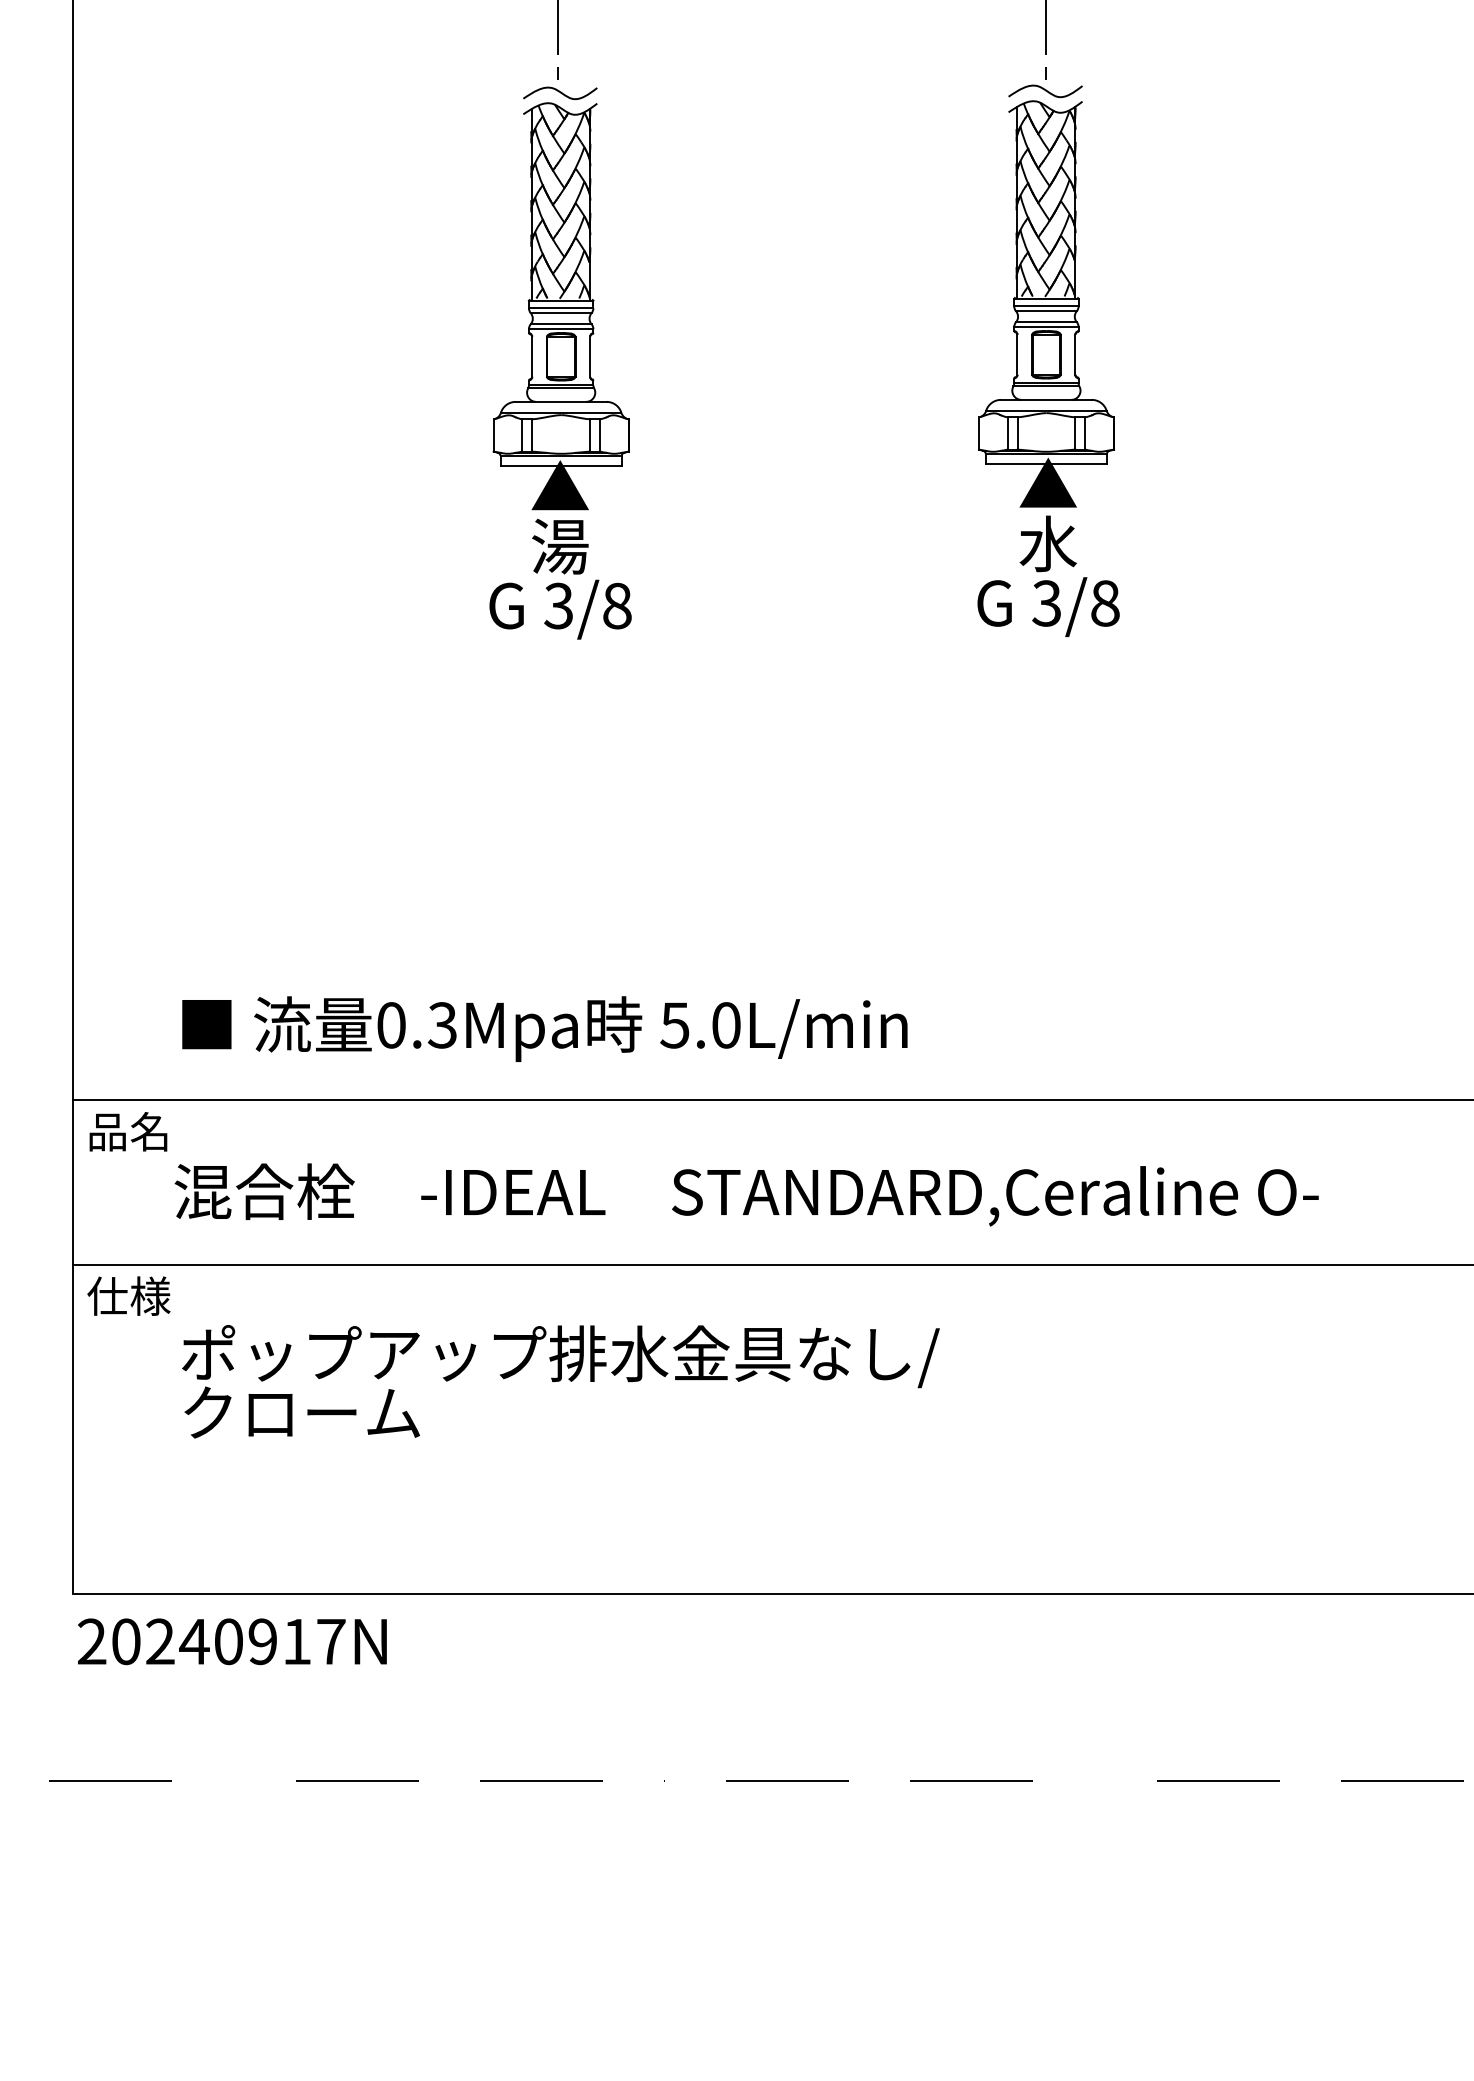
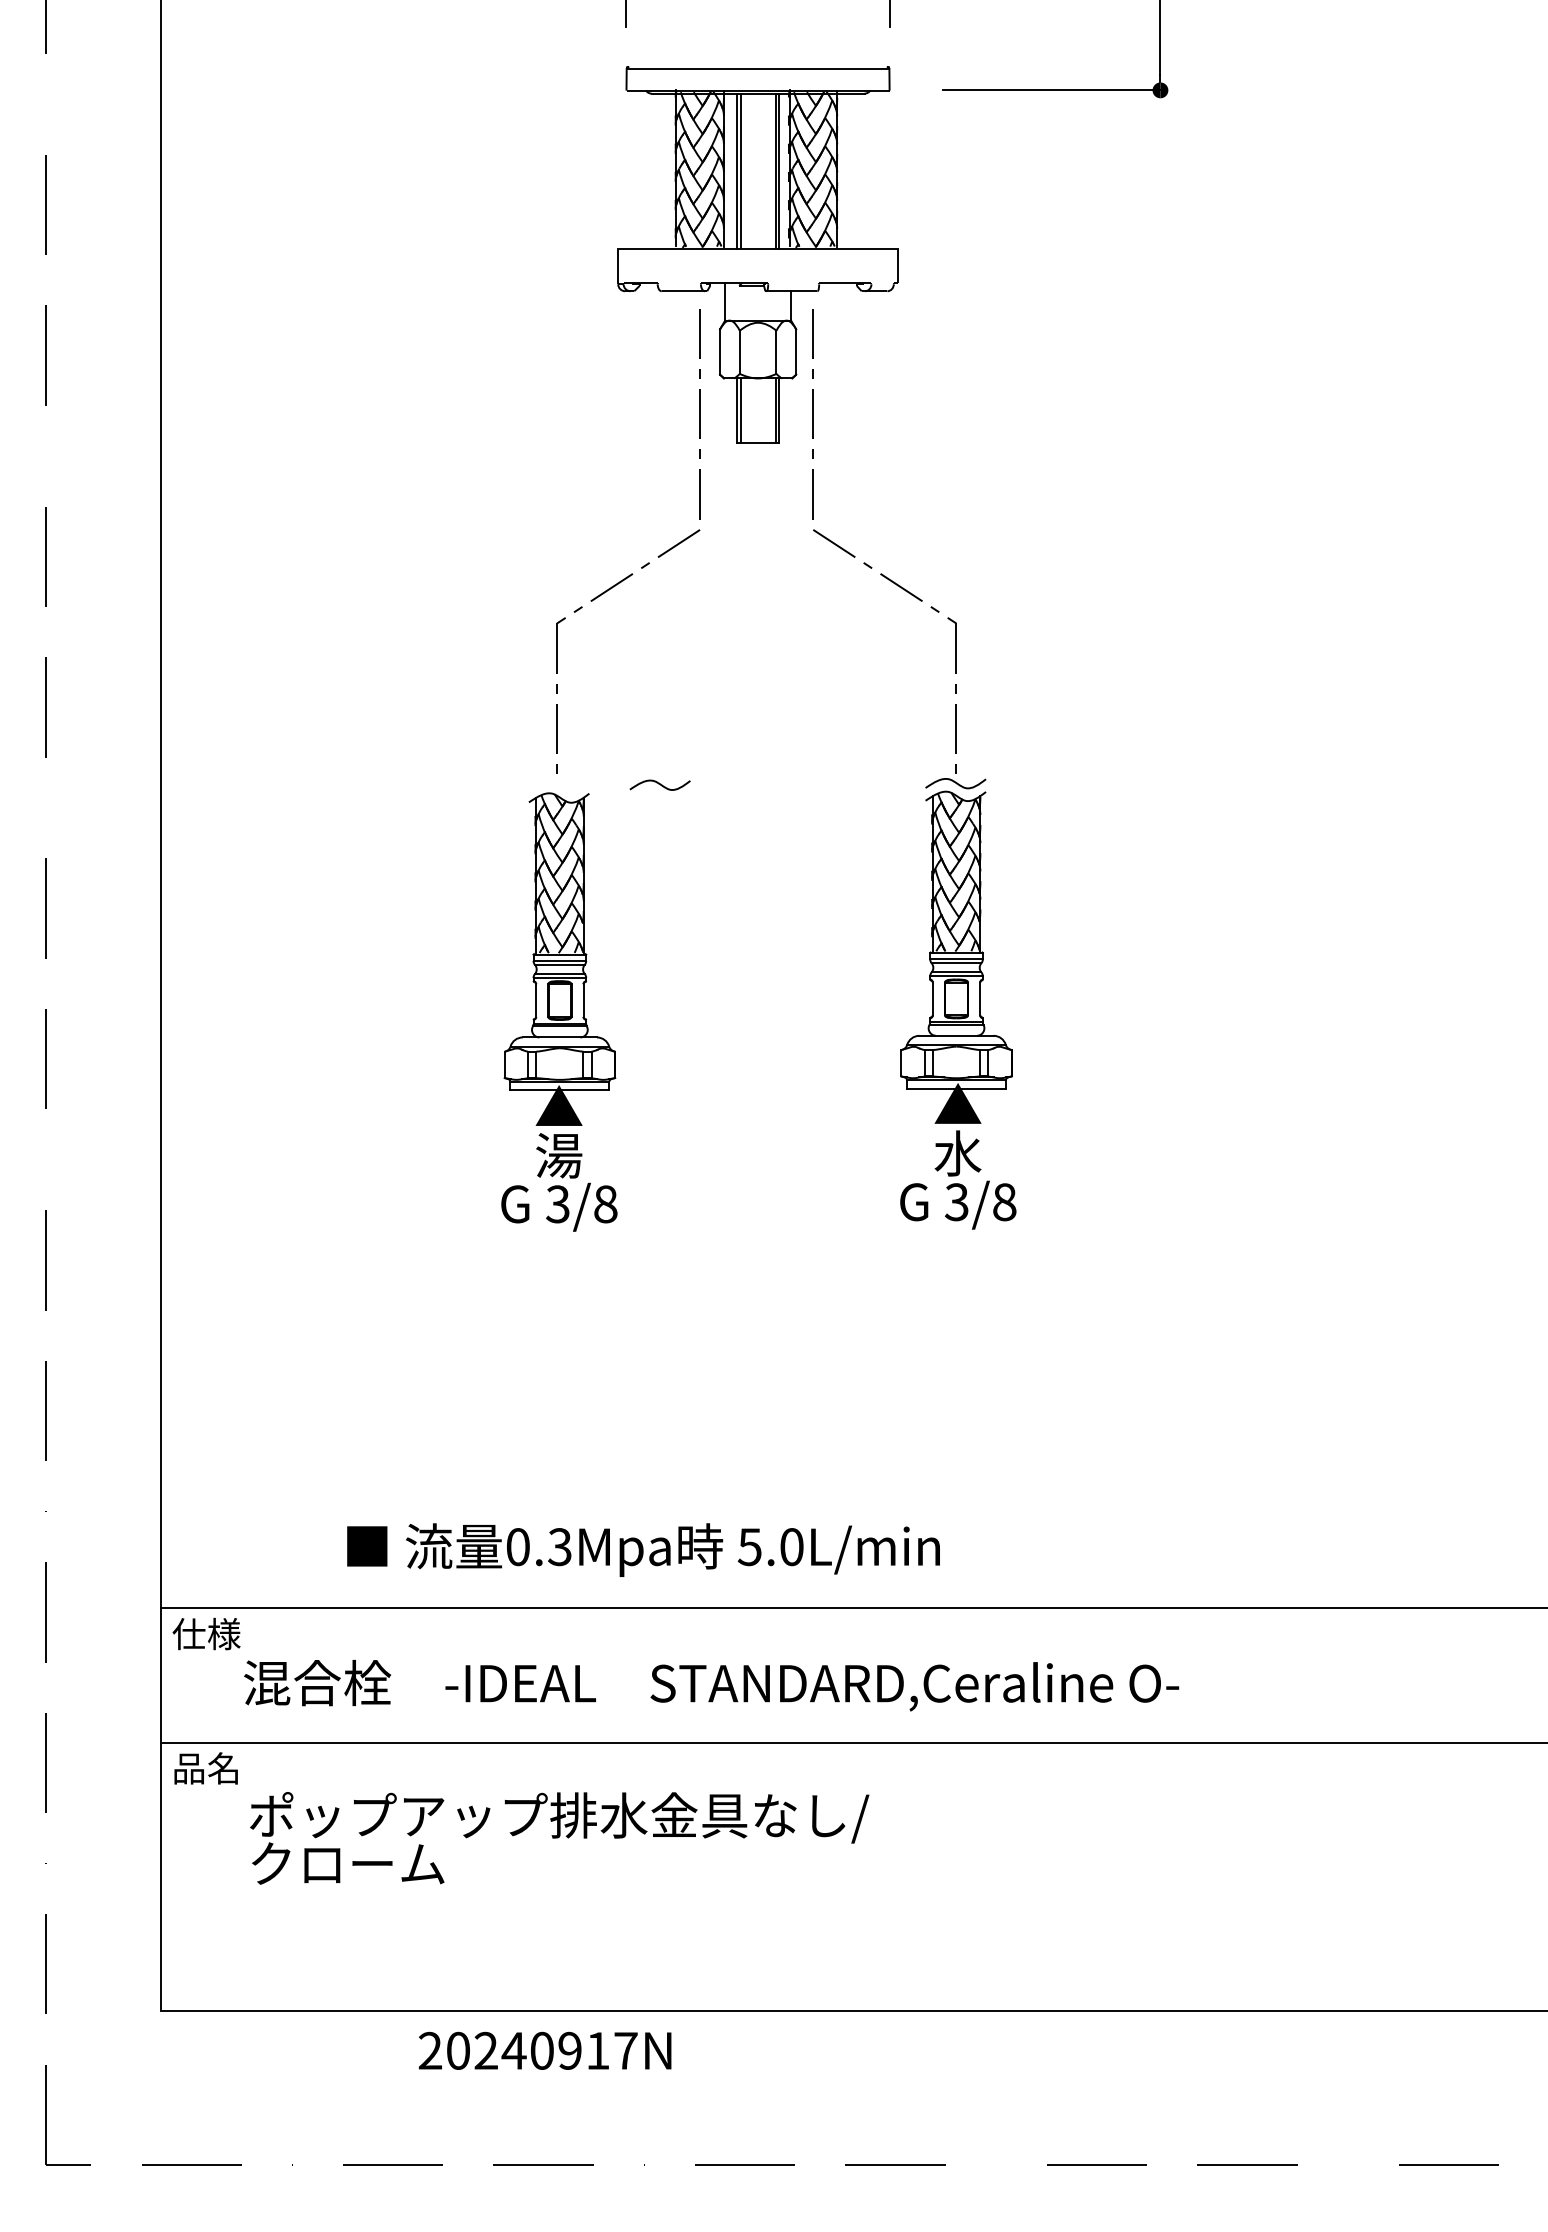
curve: (559, 92) -> (659, 784), moved
text: (544, 1028) -> (643, 1549), moved
text: (128, 1131) -> (206, 1633), 品名 -> 仕様
text: (128, 1296) -> (206, 1768), 仕様 -> 品名
text: (232, 1641) -> (545, 2050), moved

